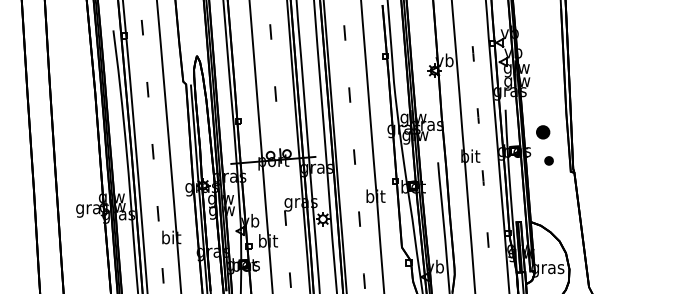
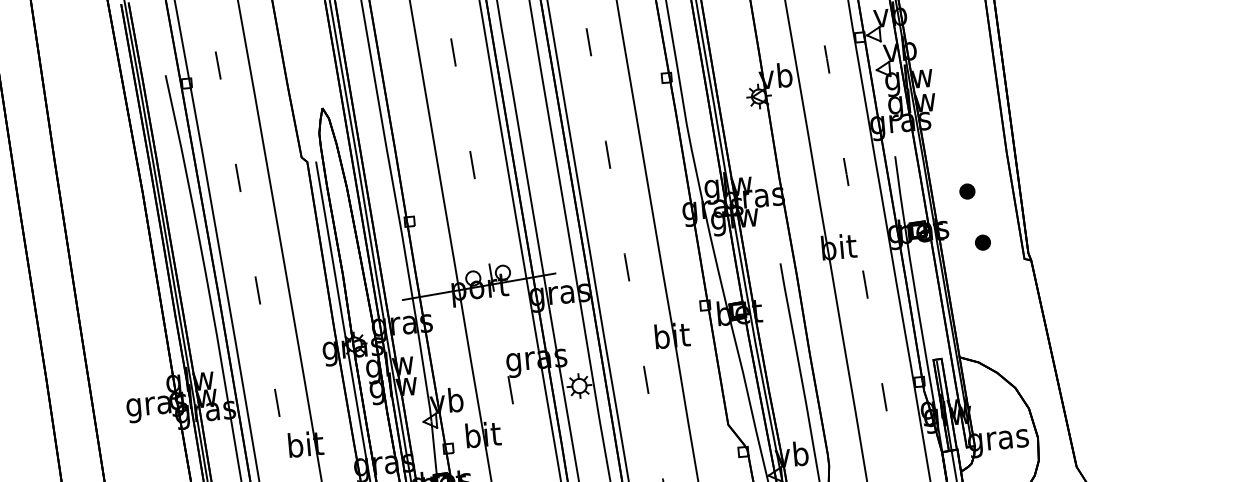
part: (542, 132) -> (966, 191), size x0.62

